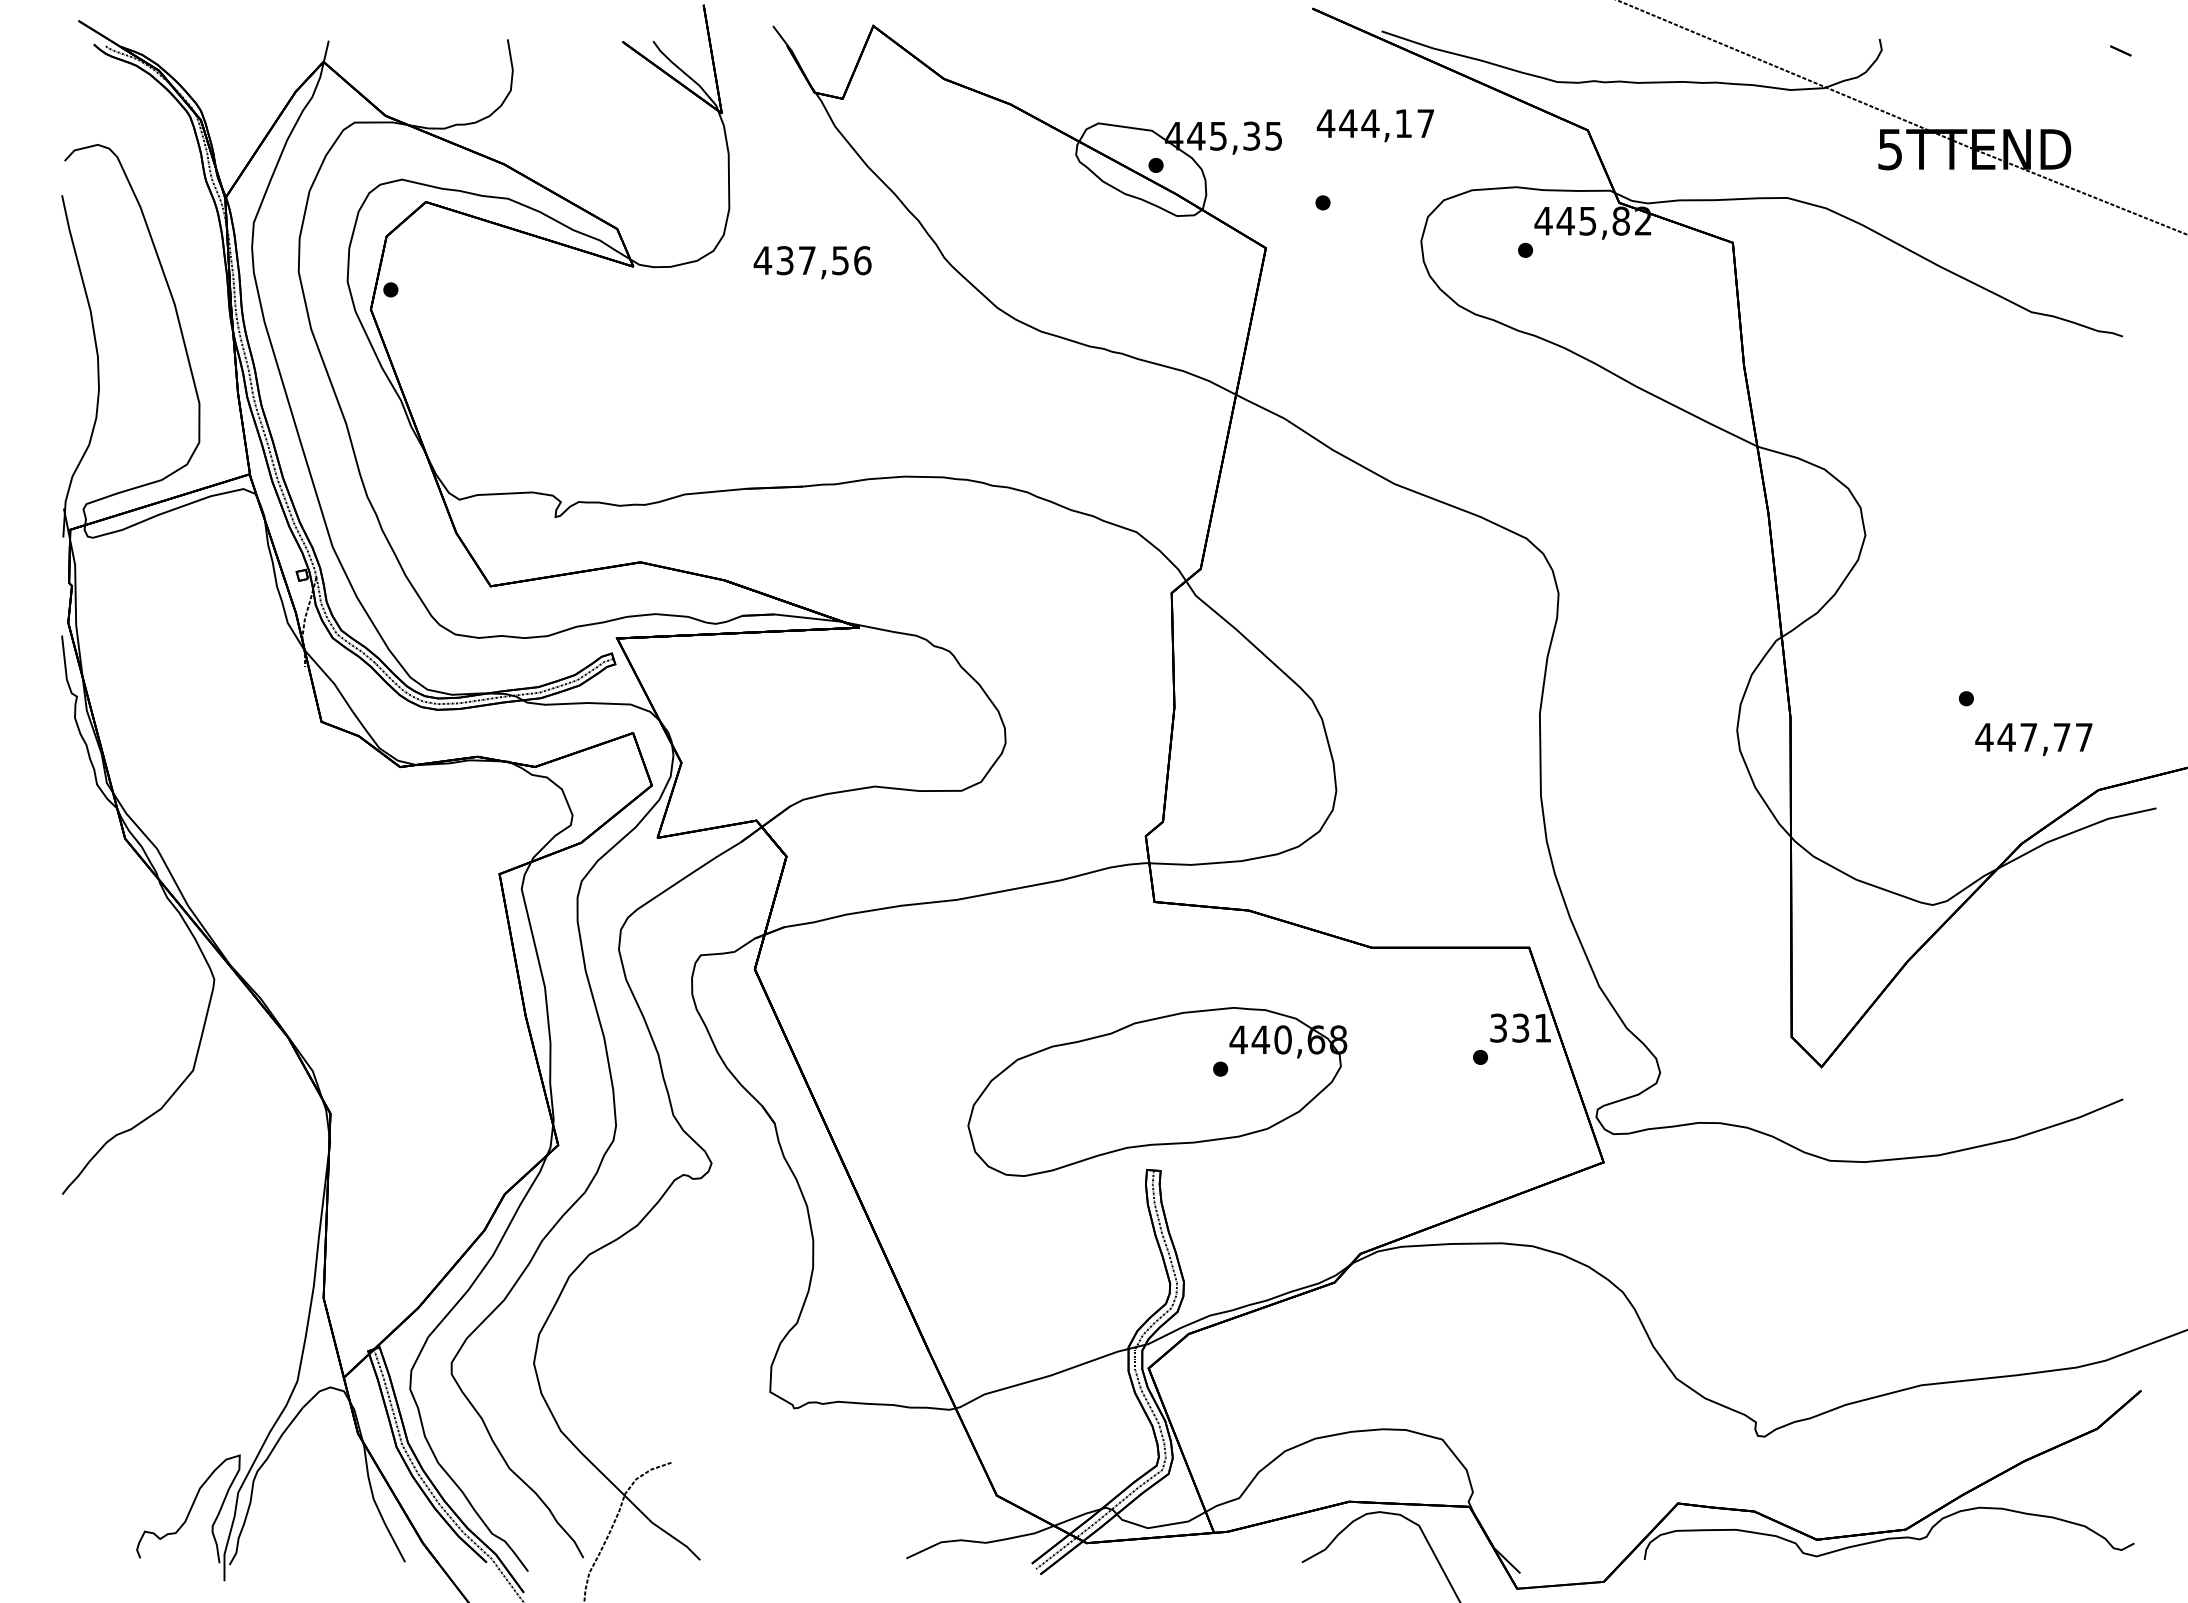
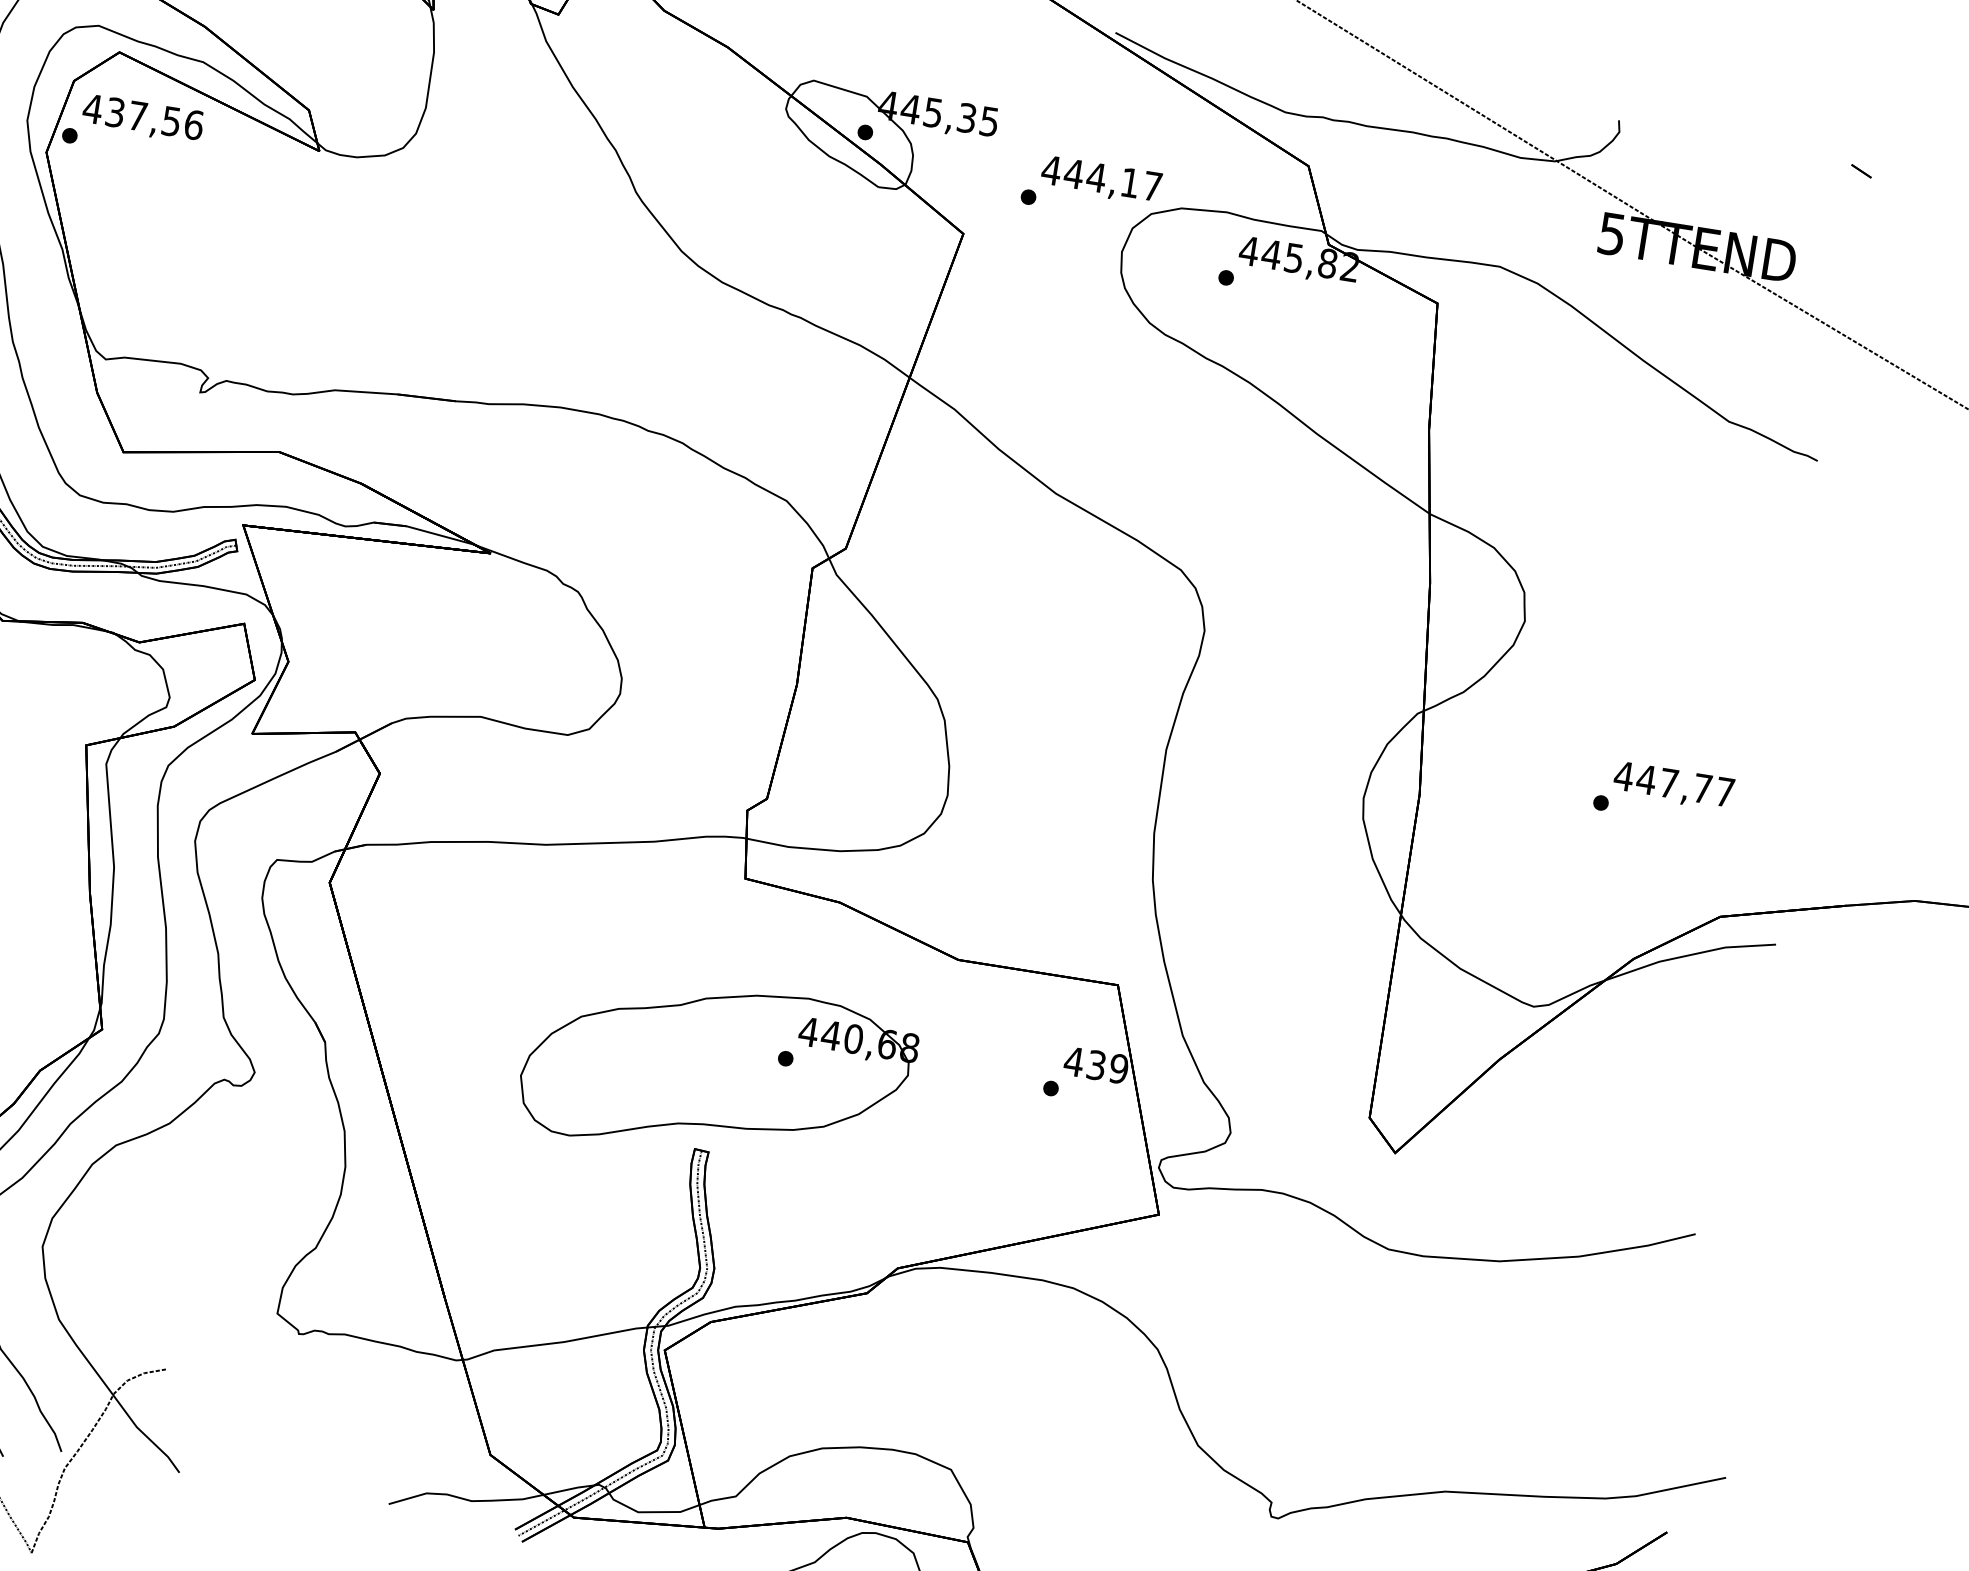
text: (1374, 125) -> (1100, 180), moved
text: (812, 262) -> (142, 118), moved
text: (2033, 739) -> (1673, 786), moved
text: (1520, 1027) -> (1096, 1064), 331 -> 439

